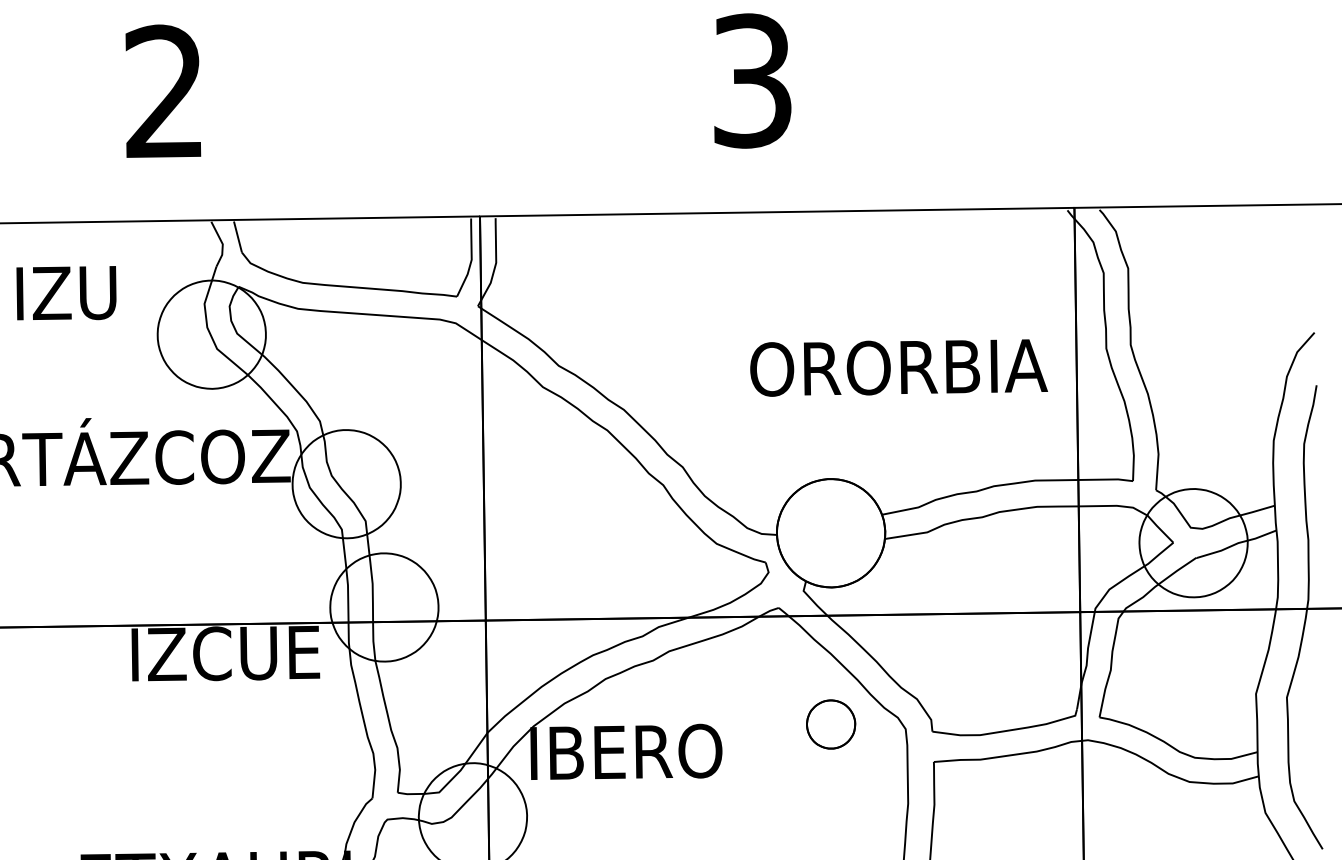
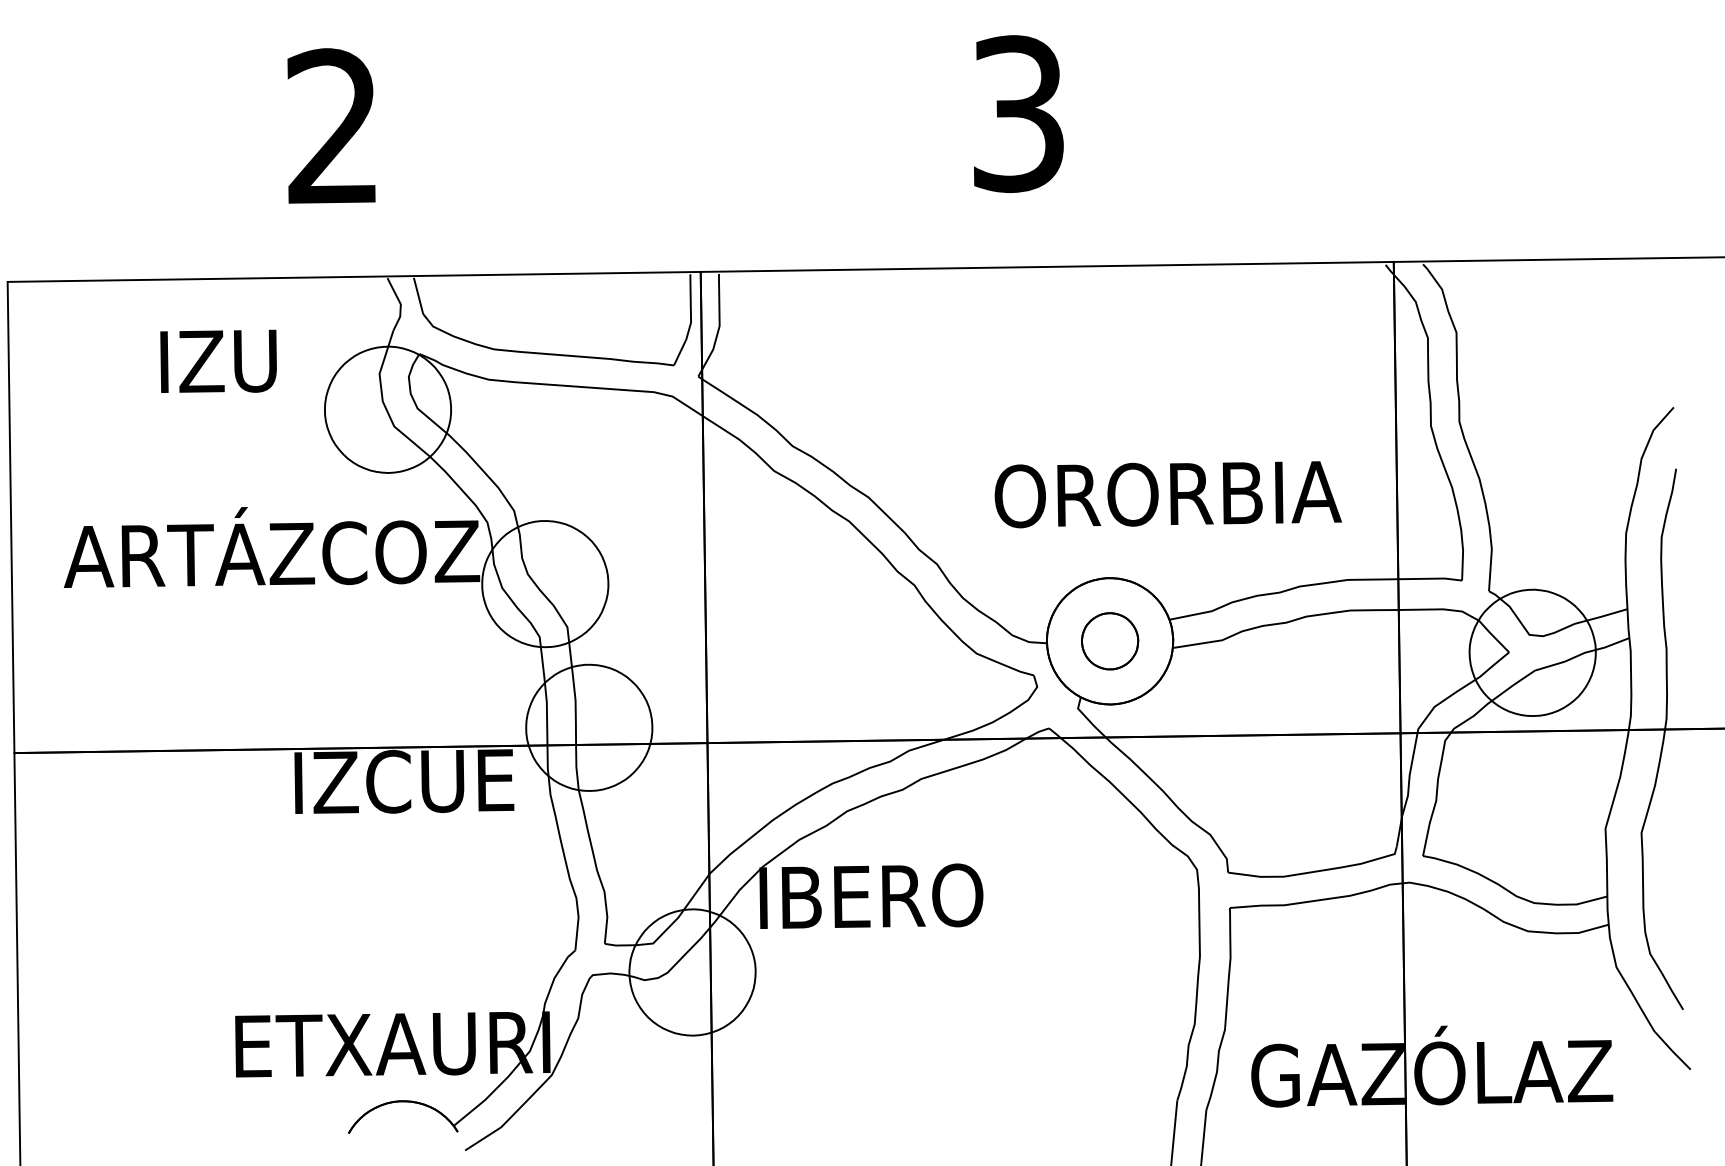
text: (898, 367) -> (1167, 494), moved
part: (831, 724) -> (1110, 641), moved

